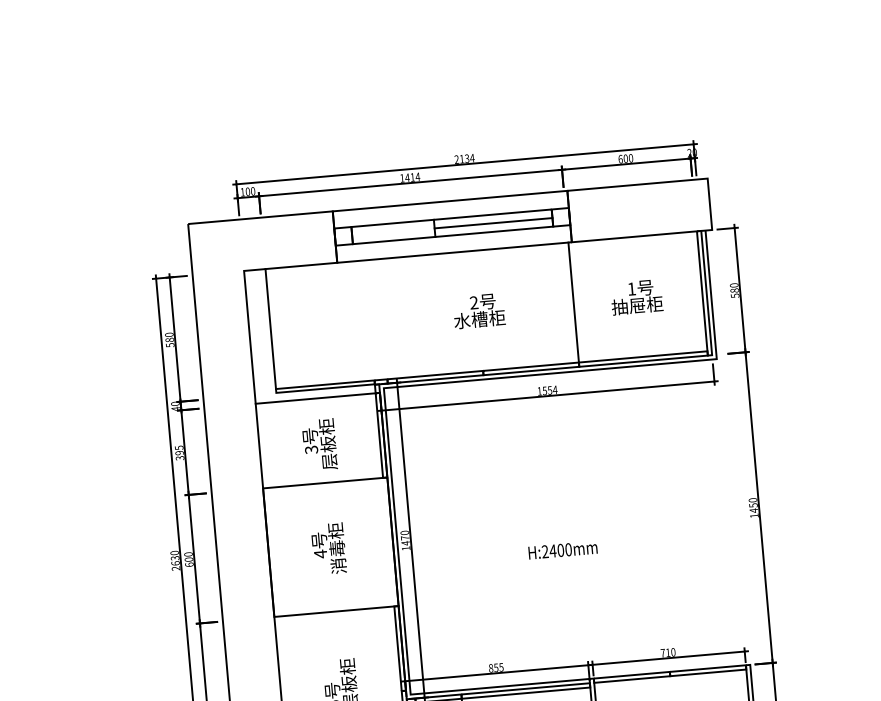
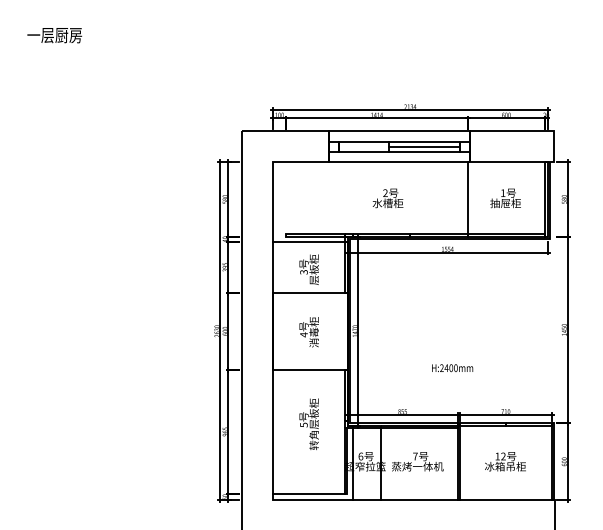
text: (478, 311) -> (387, 198), moved
line: (270, 329) -> (285, 198), removed
text: (562, 550) -> (452, 368), moved

